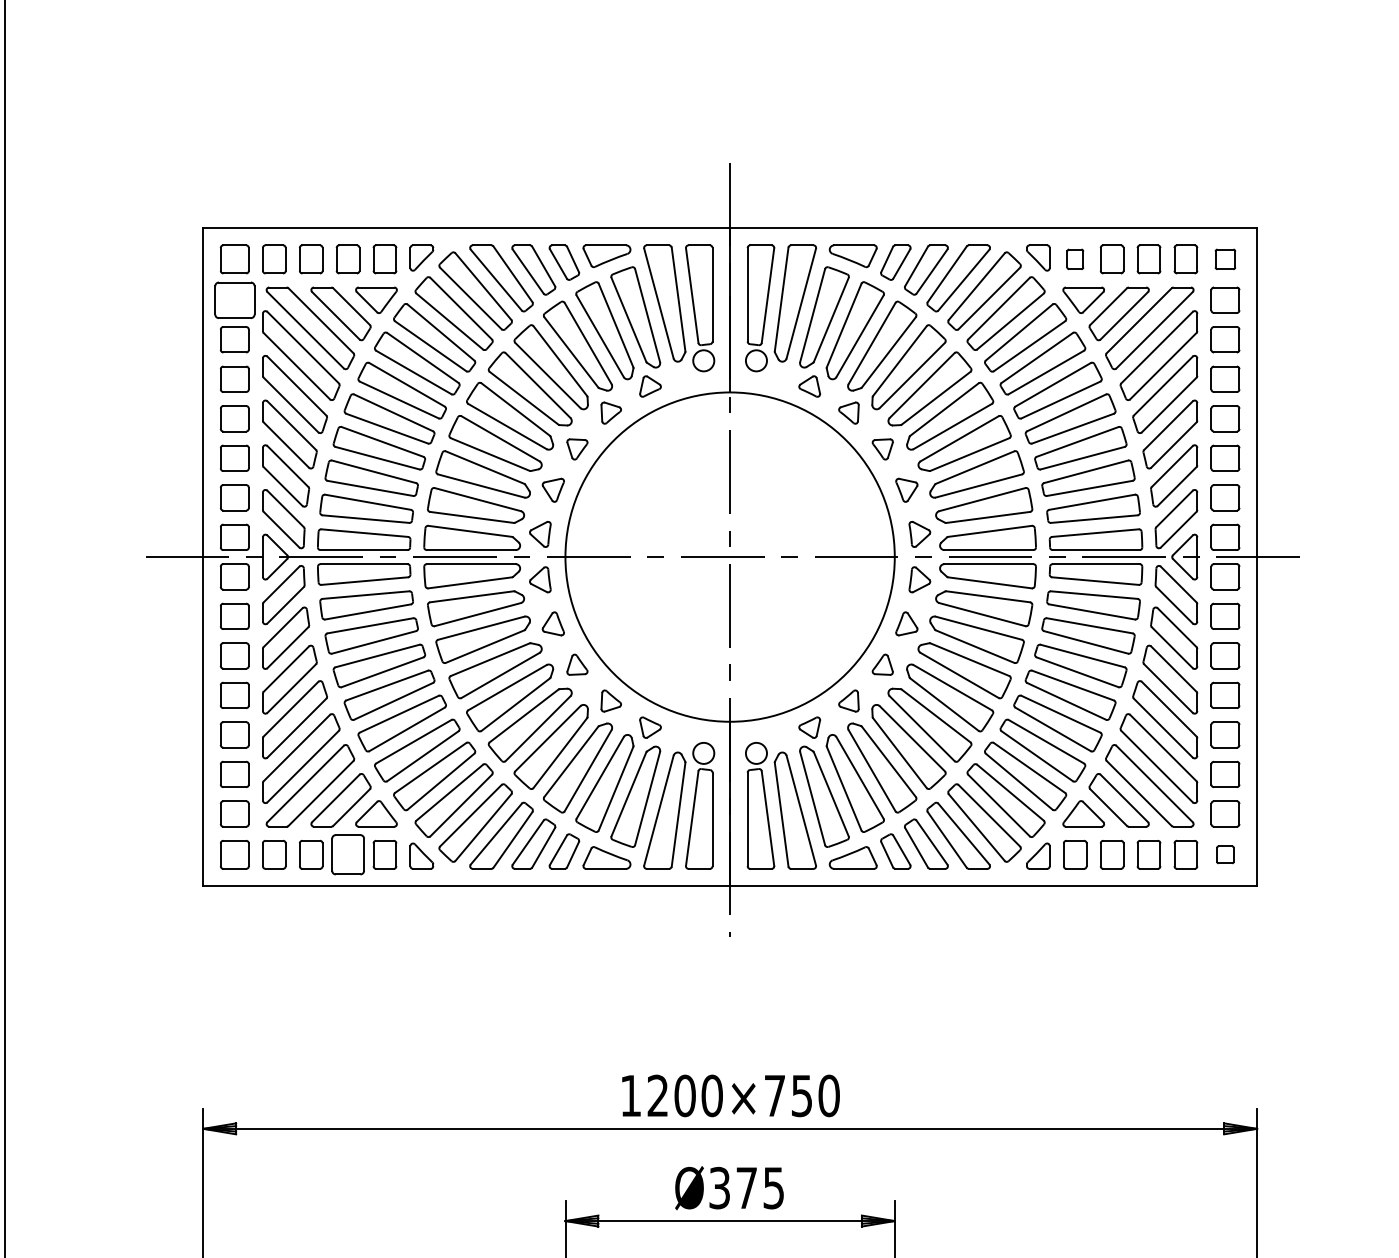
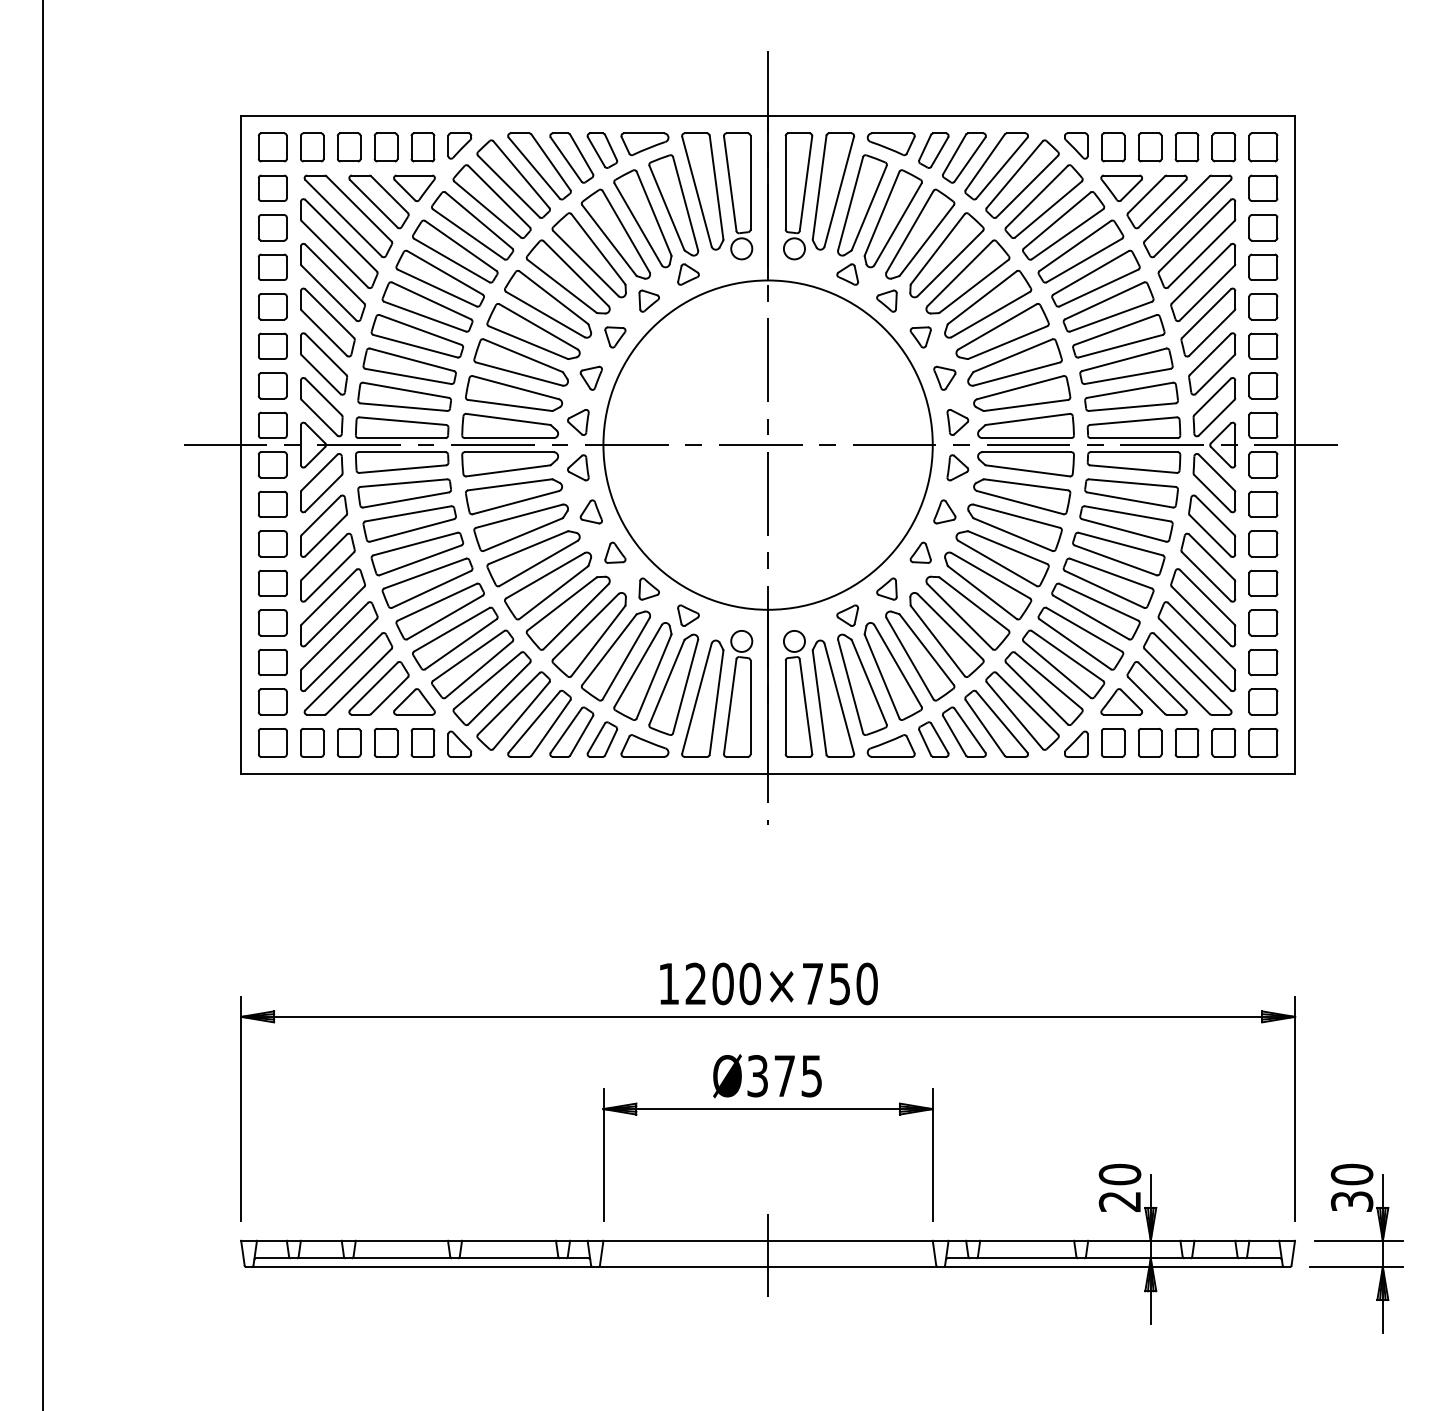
part: (1075, 259) -> (1113, 147), size x1.43
part: (1225, 259) -> (1263, 147), size x1.43
part: (234, 299) -> (272, 187), size x0.71
part: (347, 854) -> (385, 742), size x0.71
part: (1225, 854) -> (1263, 742), size x1.67

